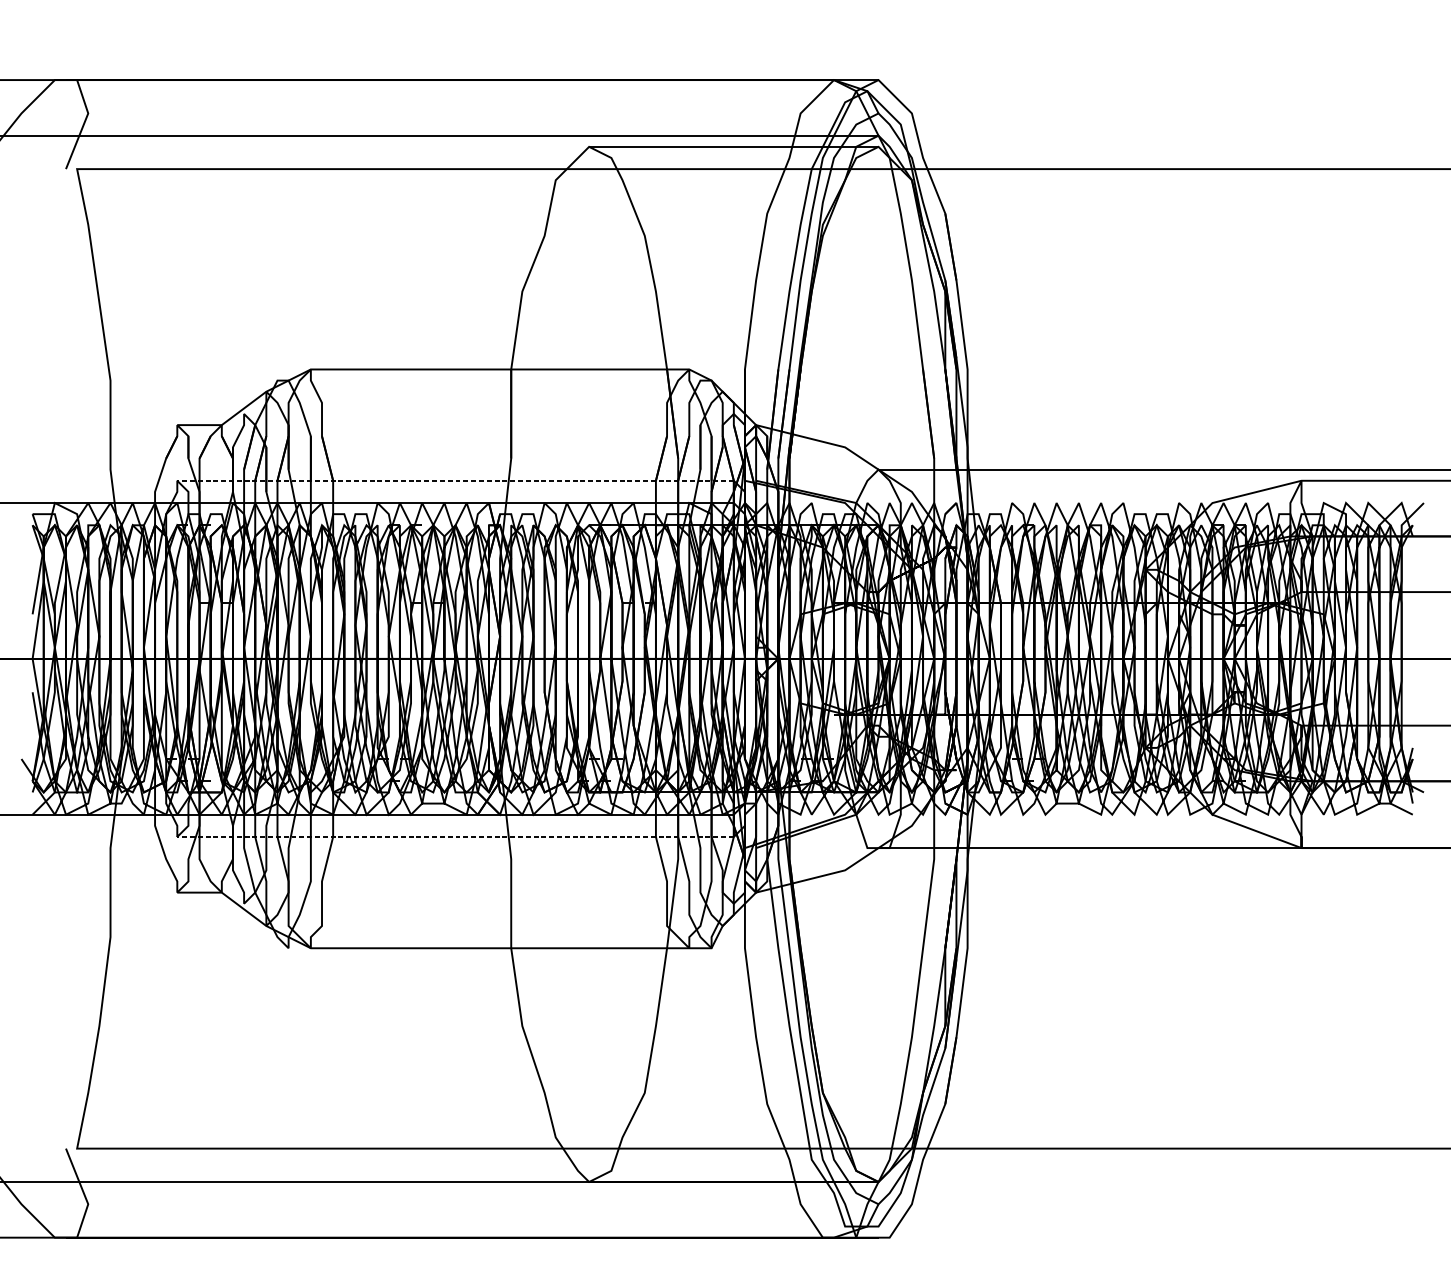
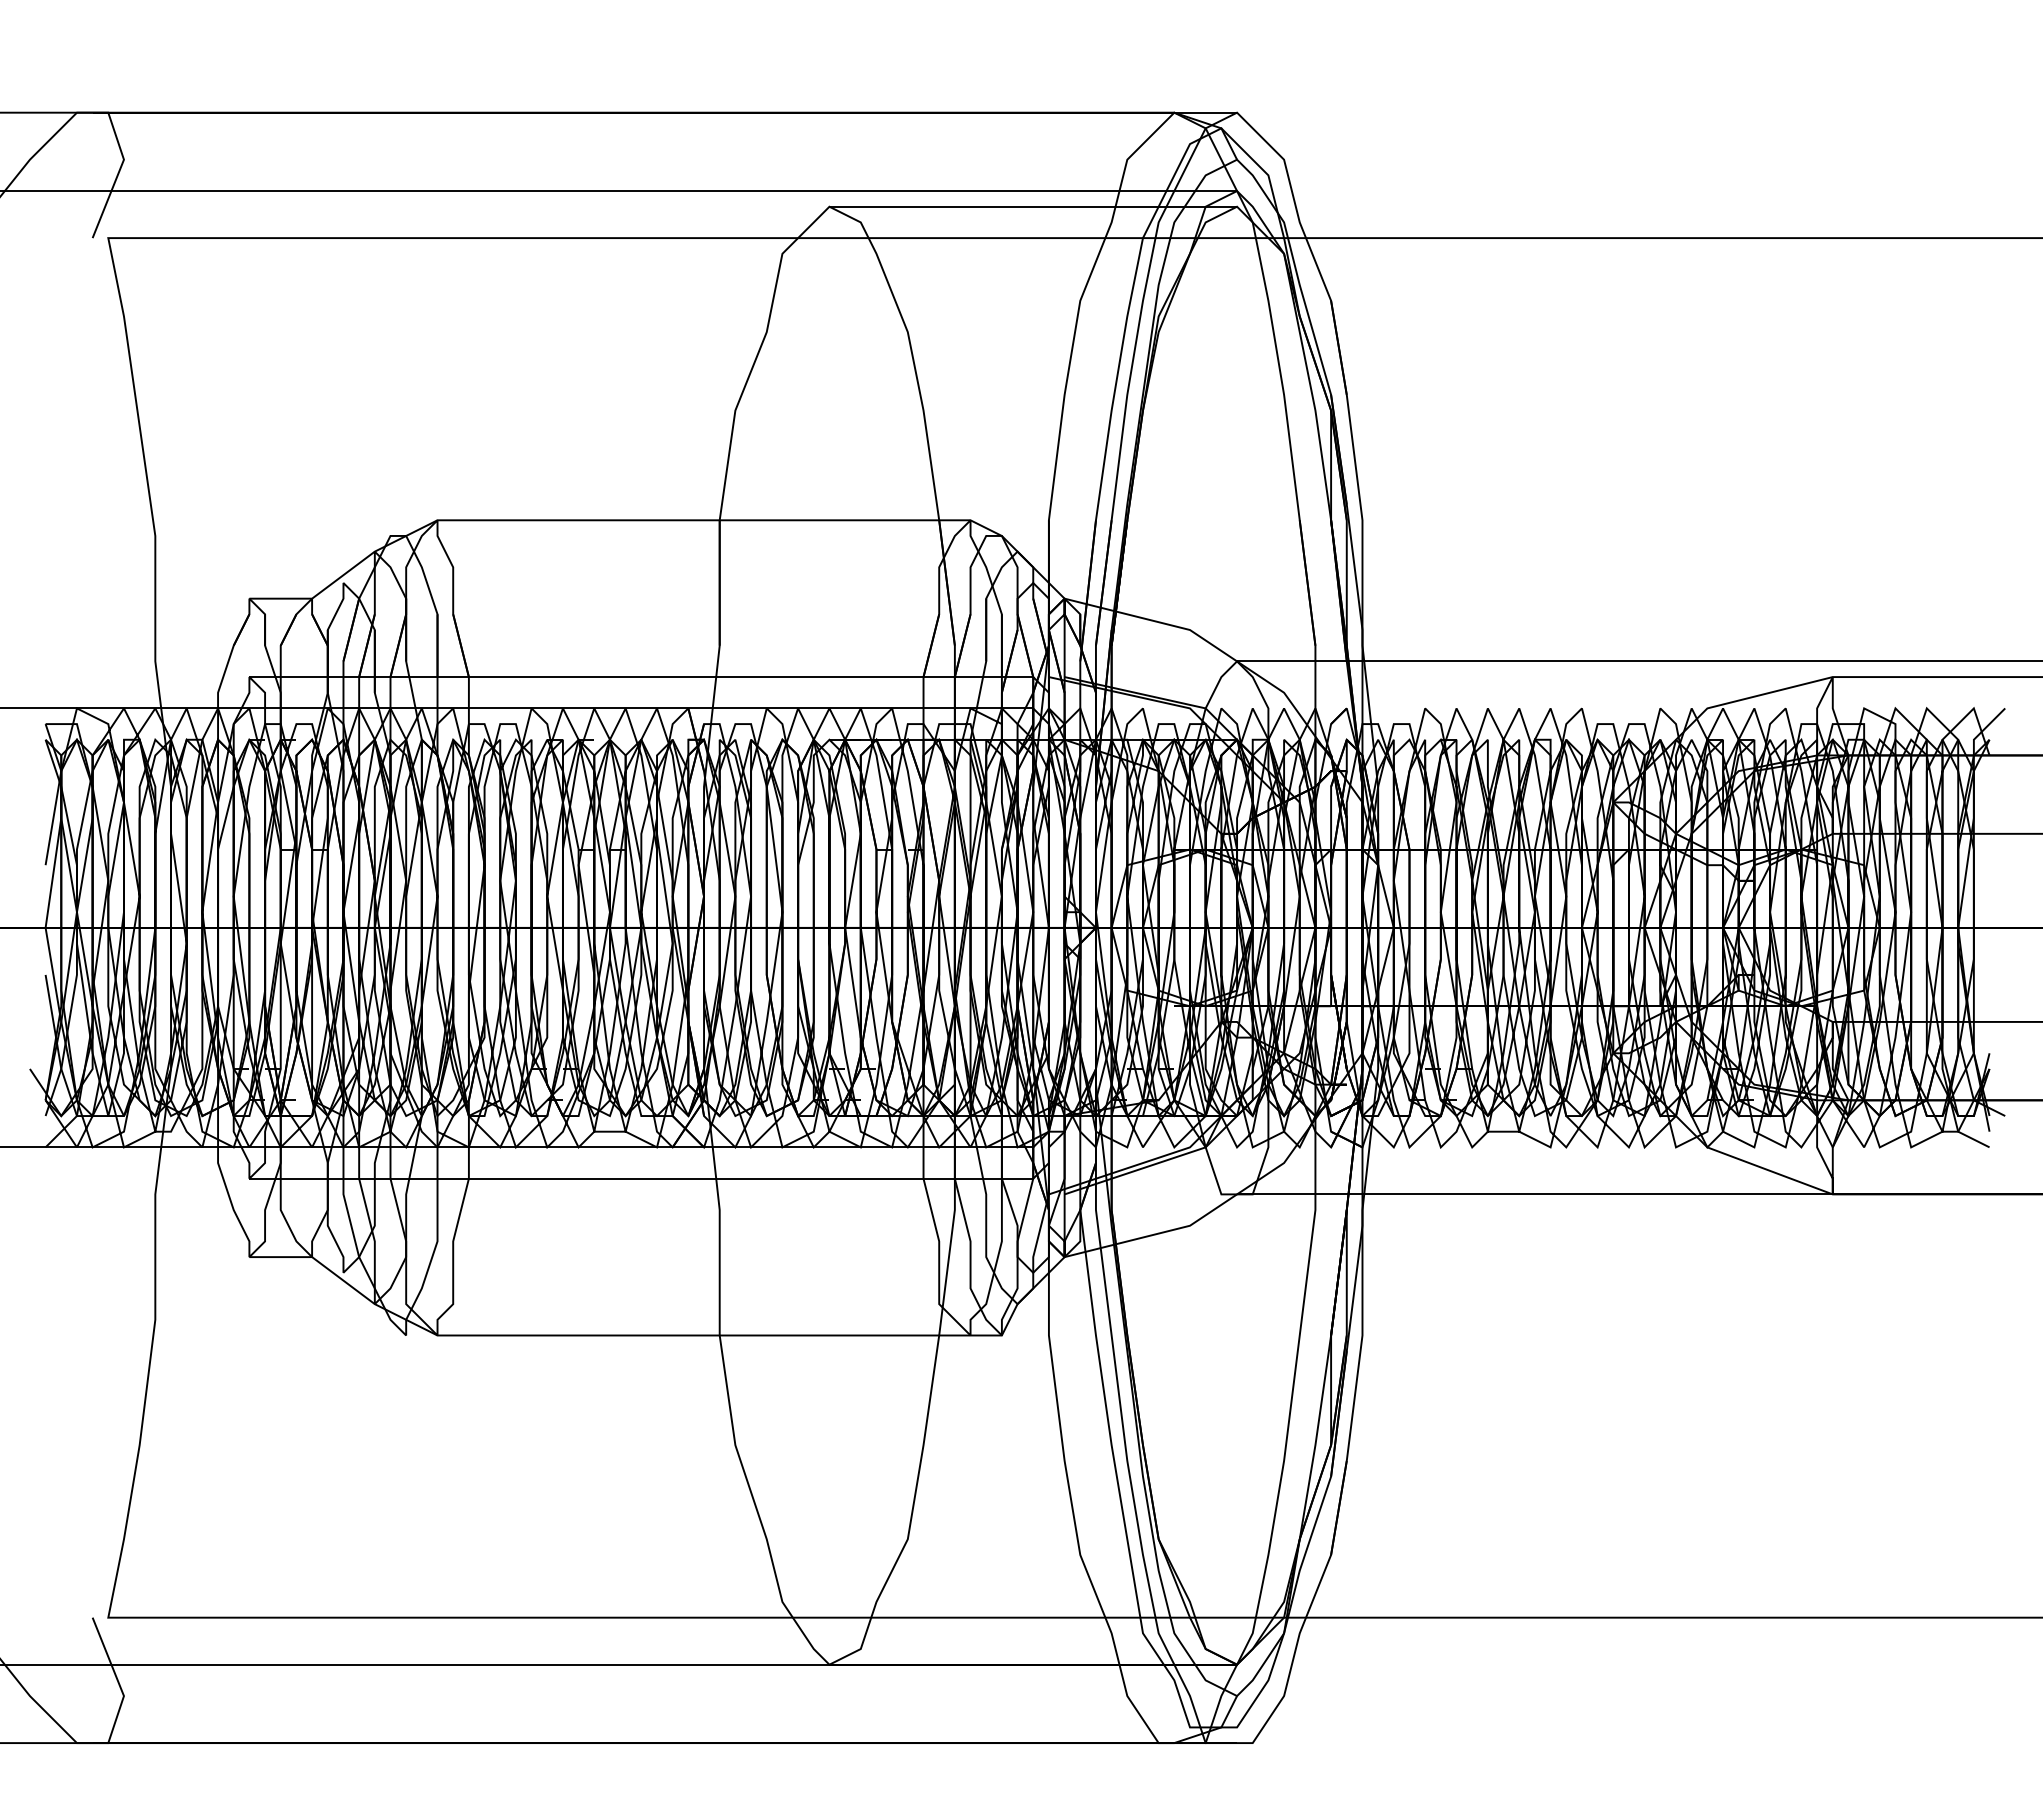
line: (455, 481) -> (641, 677), dashed -> solid
line: (455, 836) -> (641, 1178), dashed -> solid

